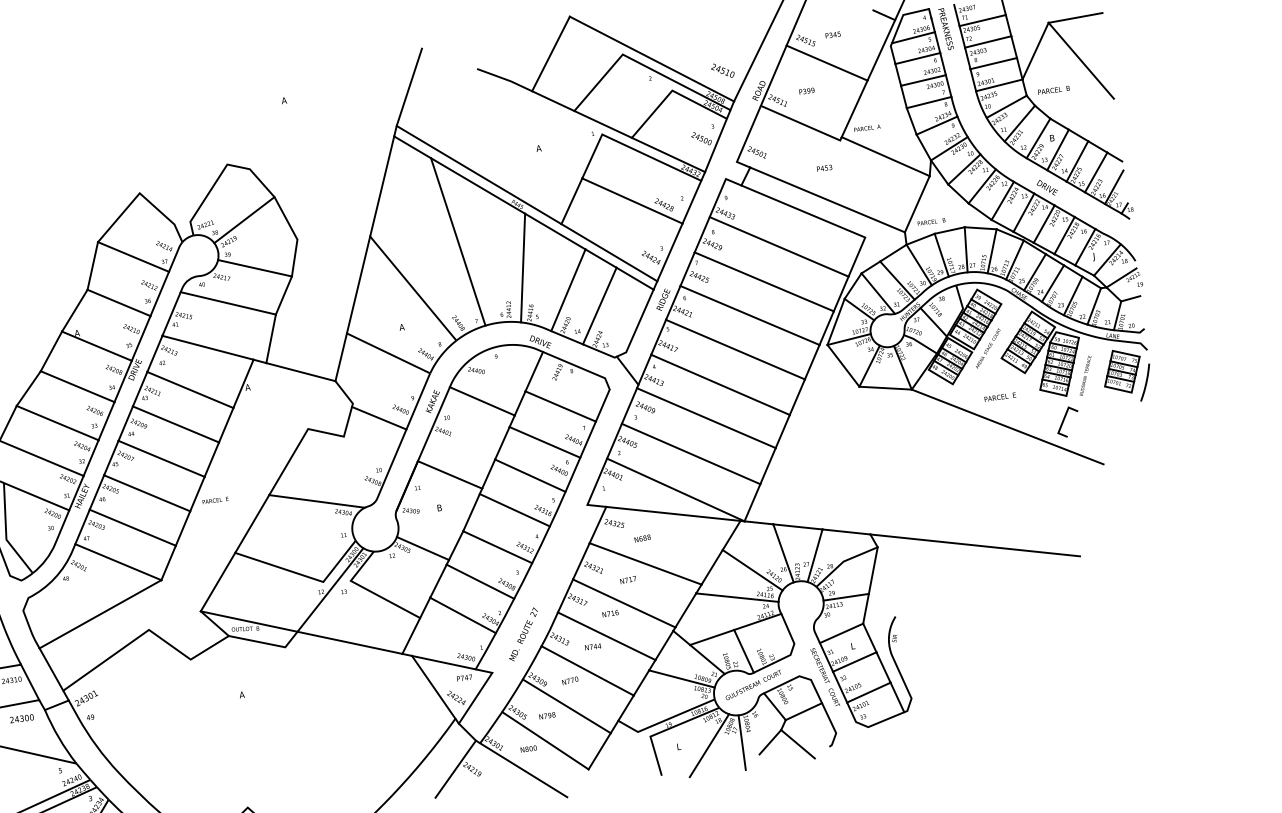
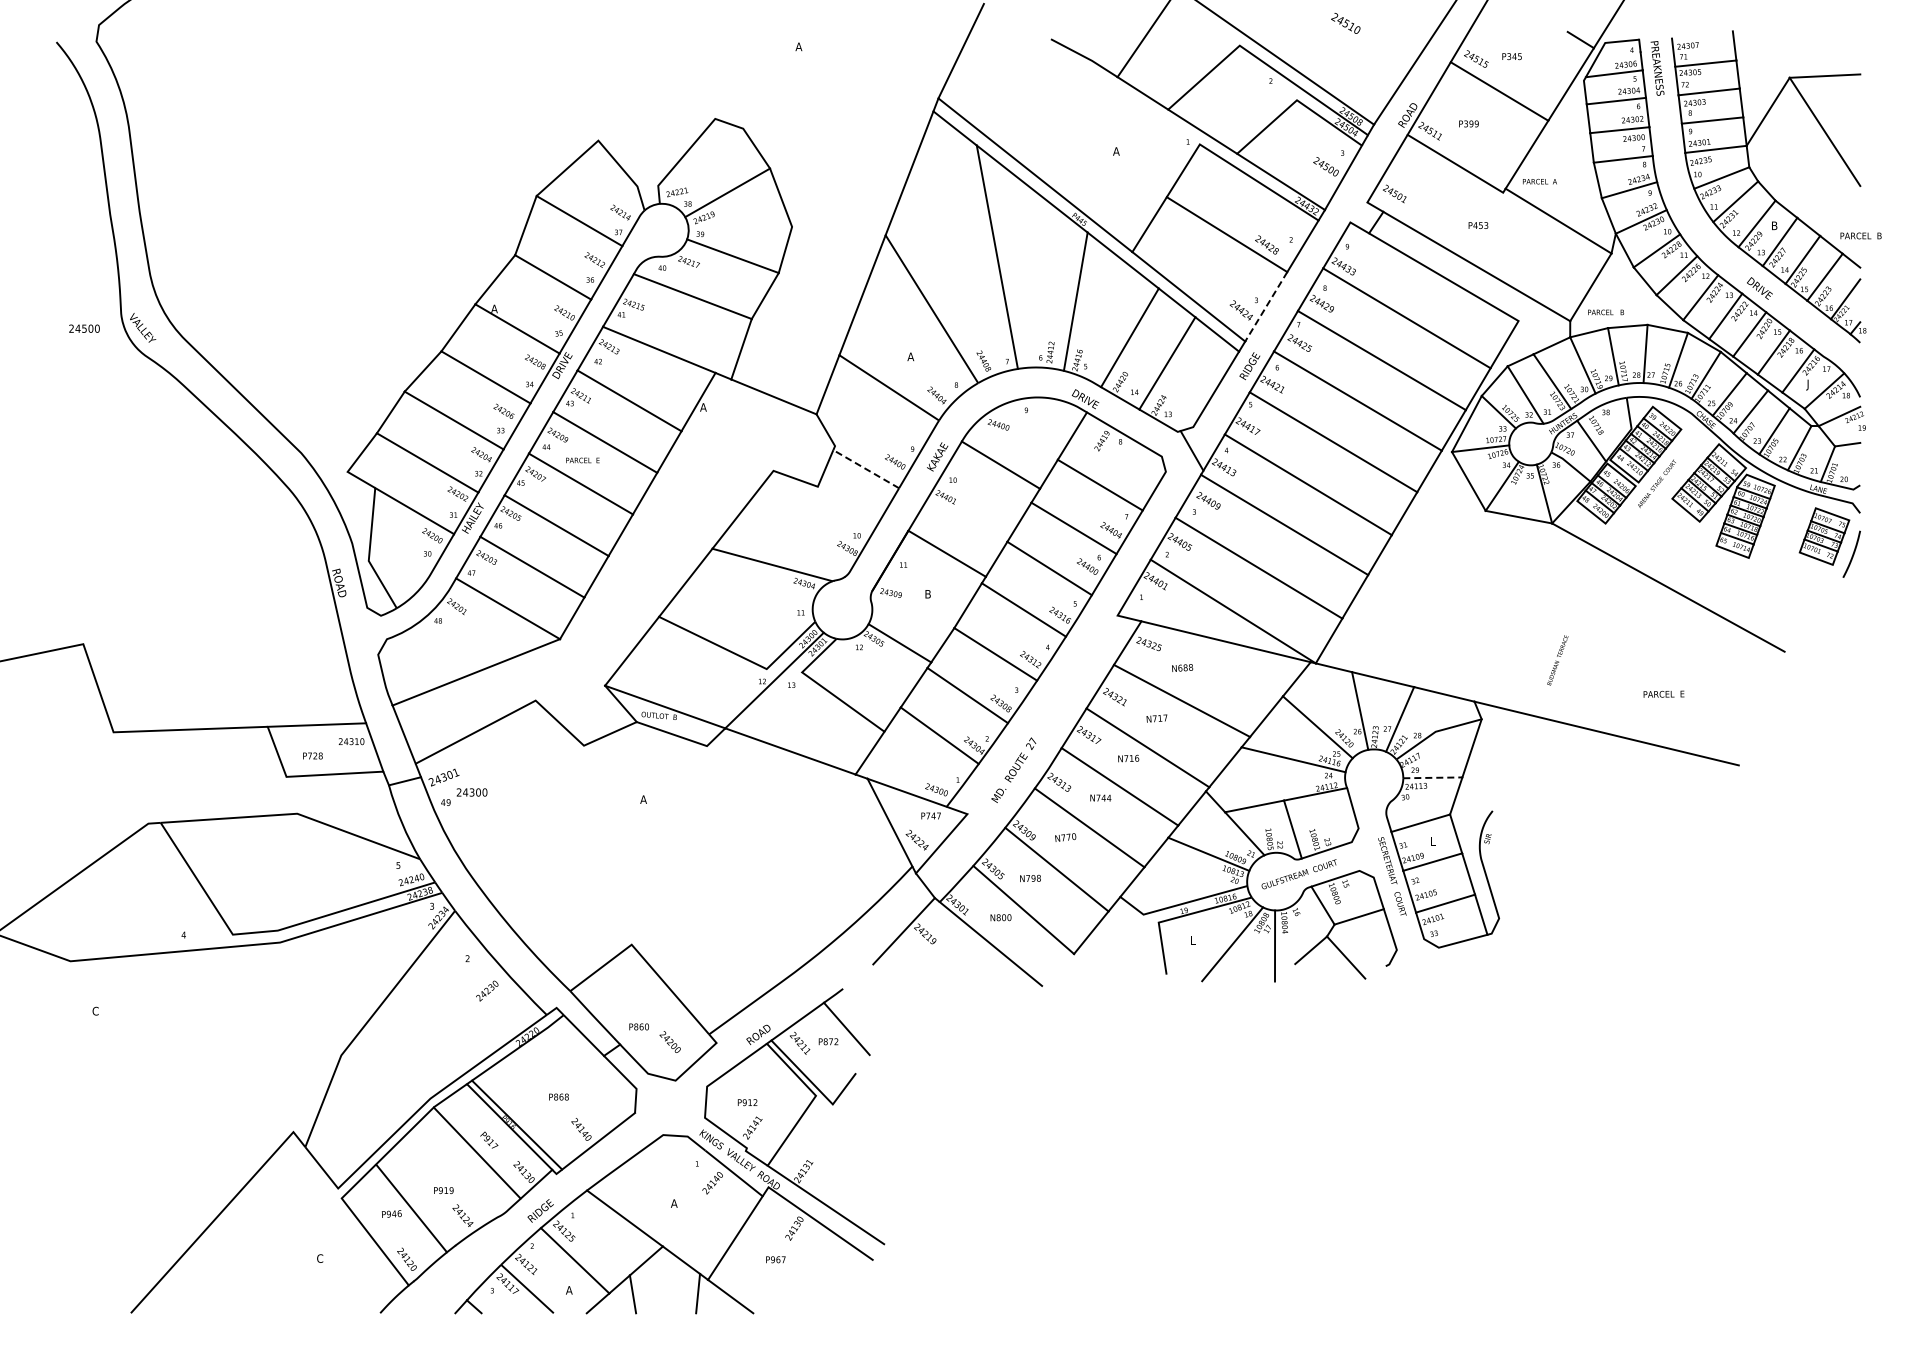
text: (722, 70) -> (1345, 23), moved
text: (1053, 89) -> (1860, 235), moved
line: (670, 252) -> (1266, 306), solid -> dashed
text: (1085, 375) -> (1557, 660), moved
text: (999, 396) -> (1663, 693), moved
line: (378, 417) -> (865, 468), solid -> dashed
line: (1064, 420) -> (1742, 588), removed
text: (215, 500) -> (582, 460), moved
line: (845, 597) -> (1432, 777), solid -> dashed
text: (21, 718) -> (471, 792), moved

